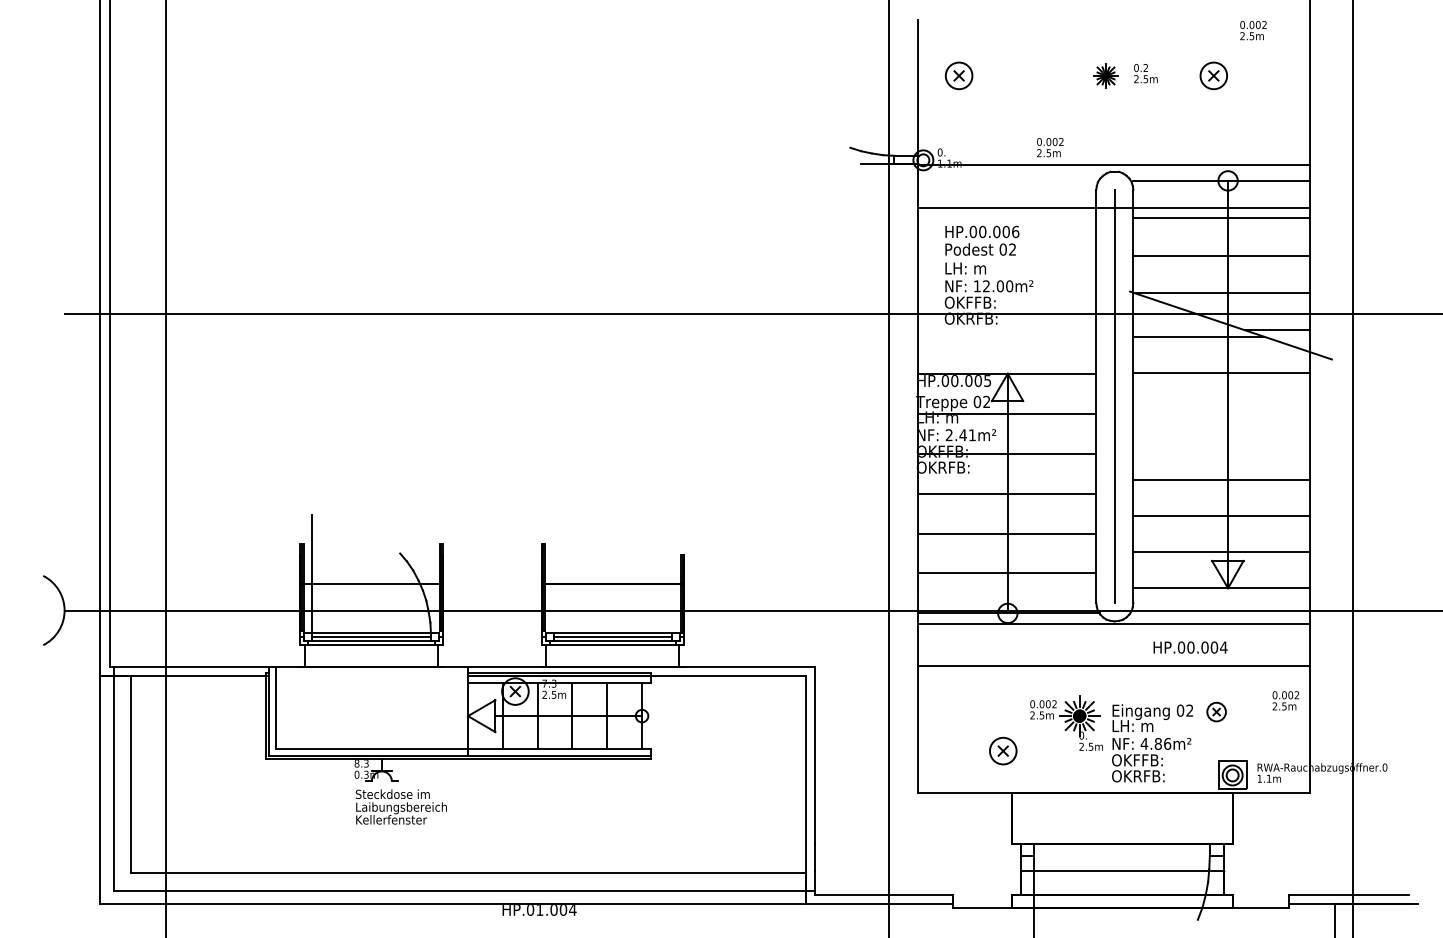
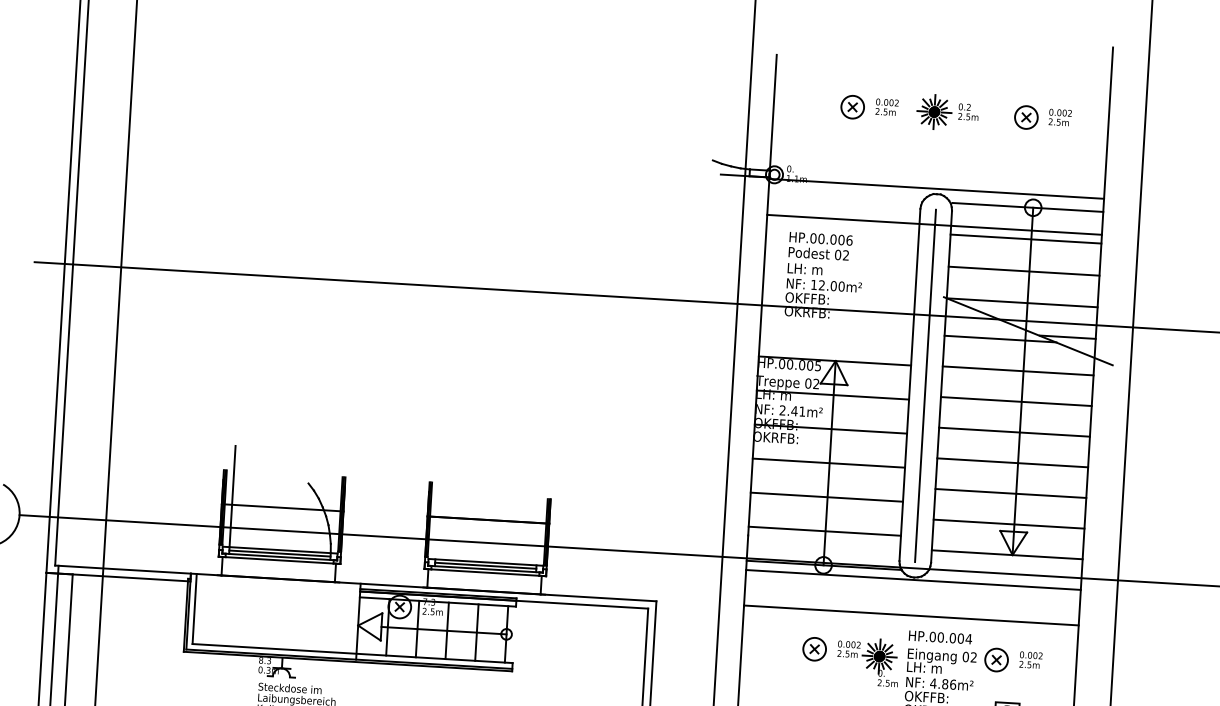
text: (1253, 30) -> (1060, 117), moved
part: (958, 75) -> (852, 106), moved
part: (1105, 75) -> (934, 111), size x1.67
text: (1050, 147) -> (887, 107), moved
line: (1221, 408) -> (1016, 401), added
line: (1221, 444) -> (1014, 432), added
text: (1190, 647) -> (940, 637), moved
text: (1285, 700) -> (1030, 659), moved
part: (1216, 711) -> (996, 659), size x1.43
part: (1003, 750) -> (814, 648), moved

